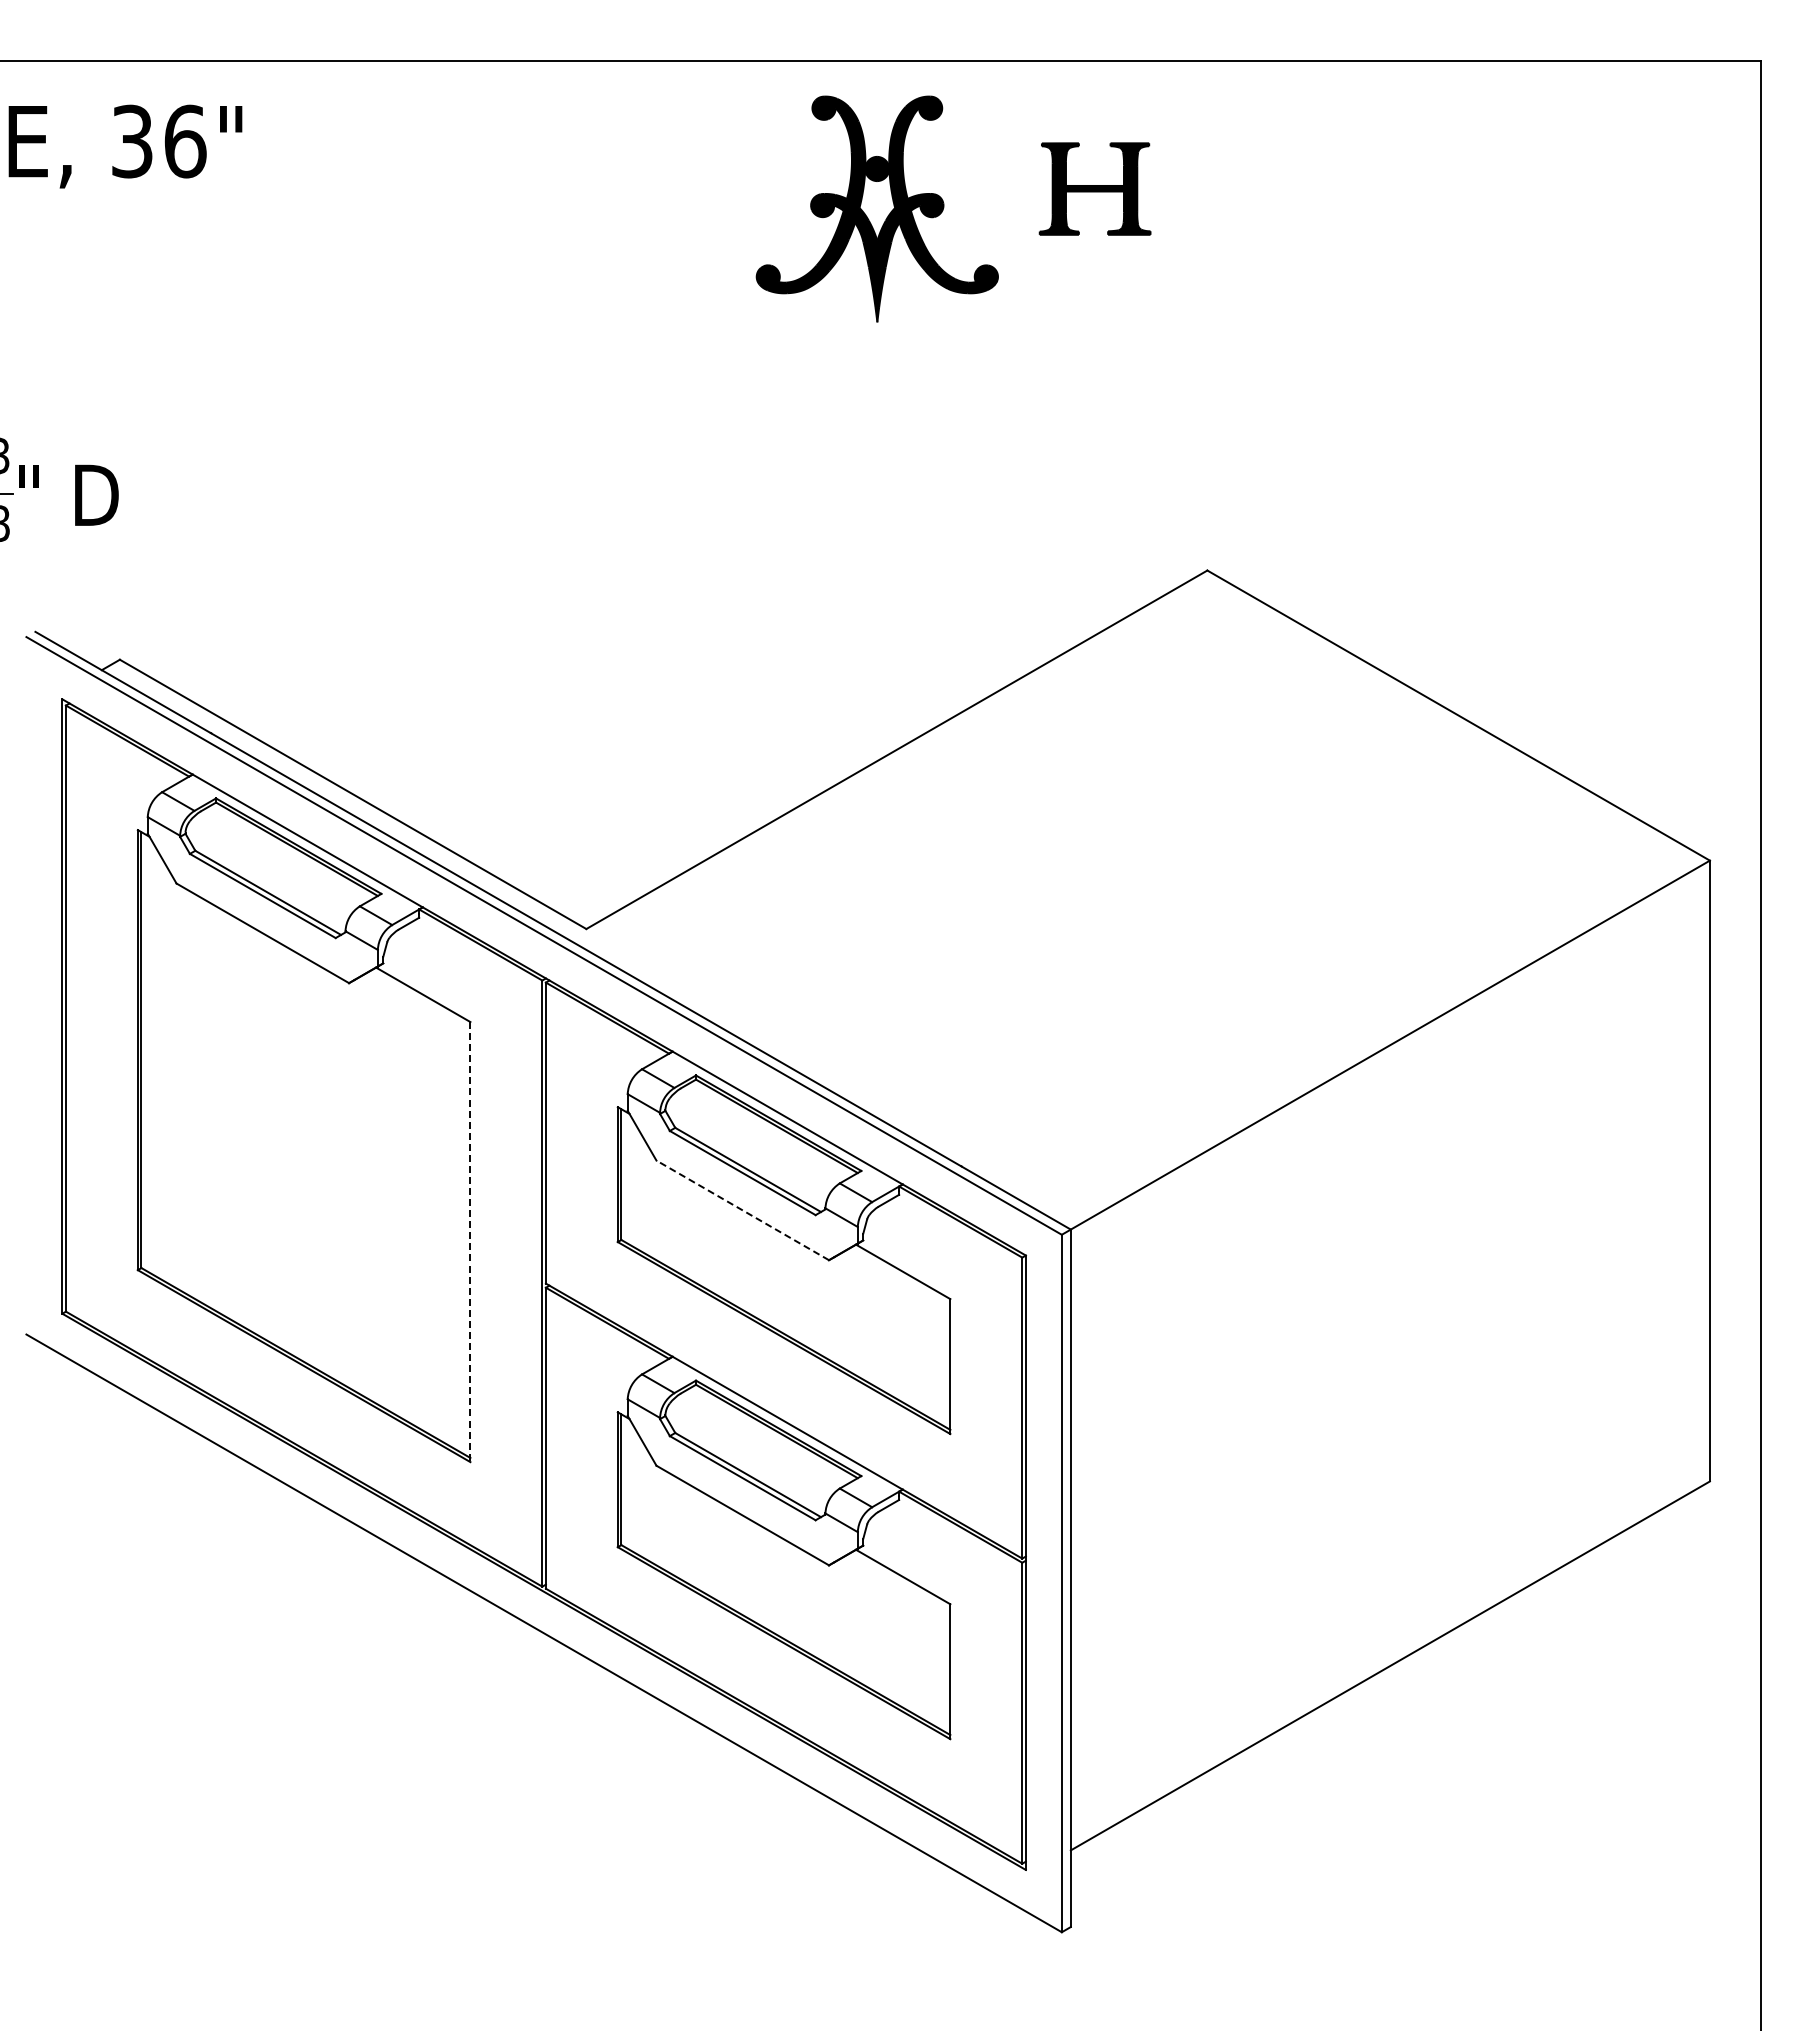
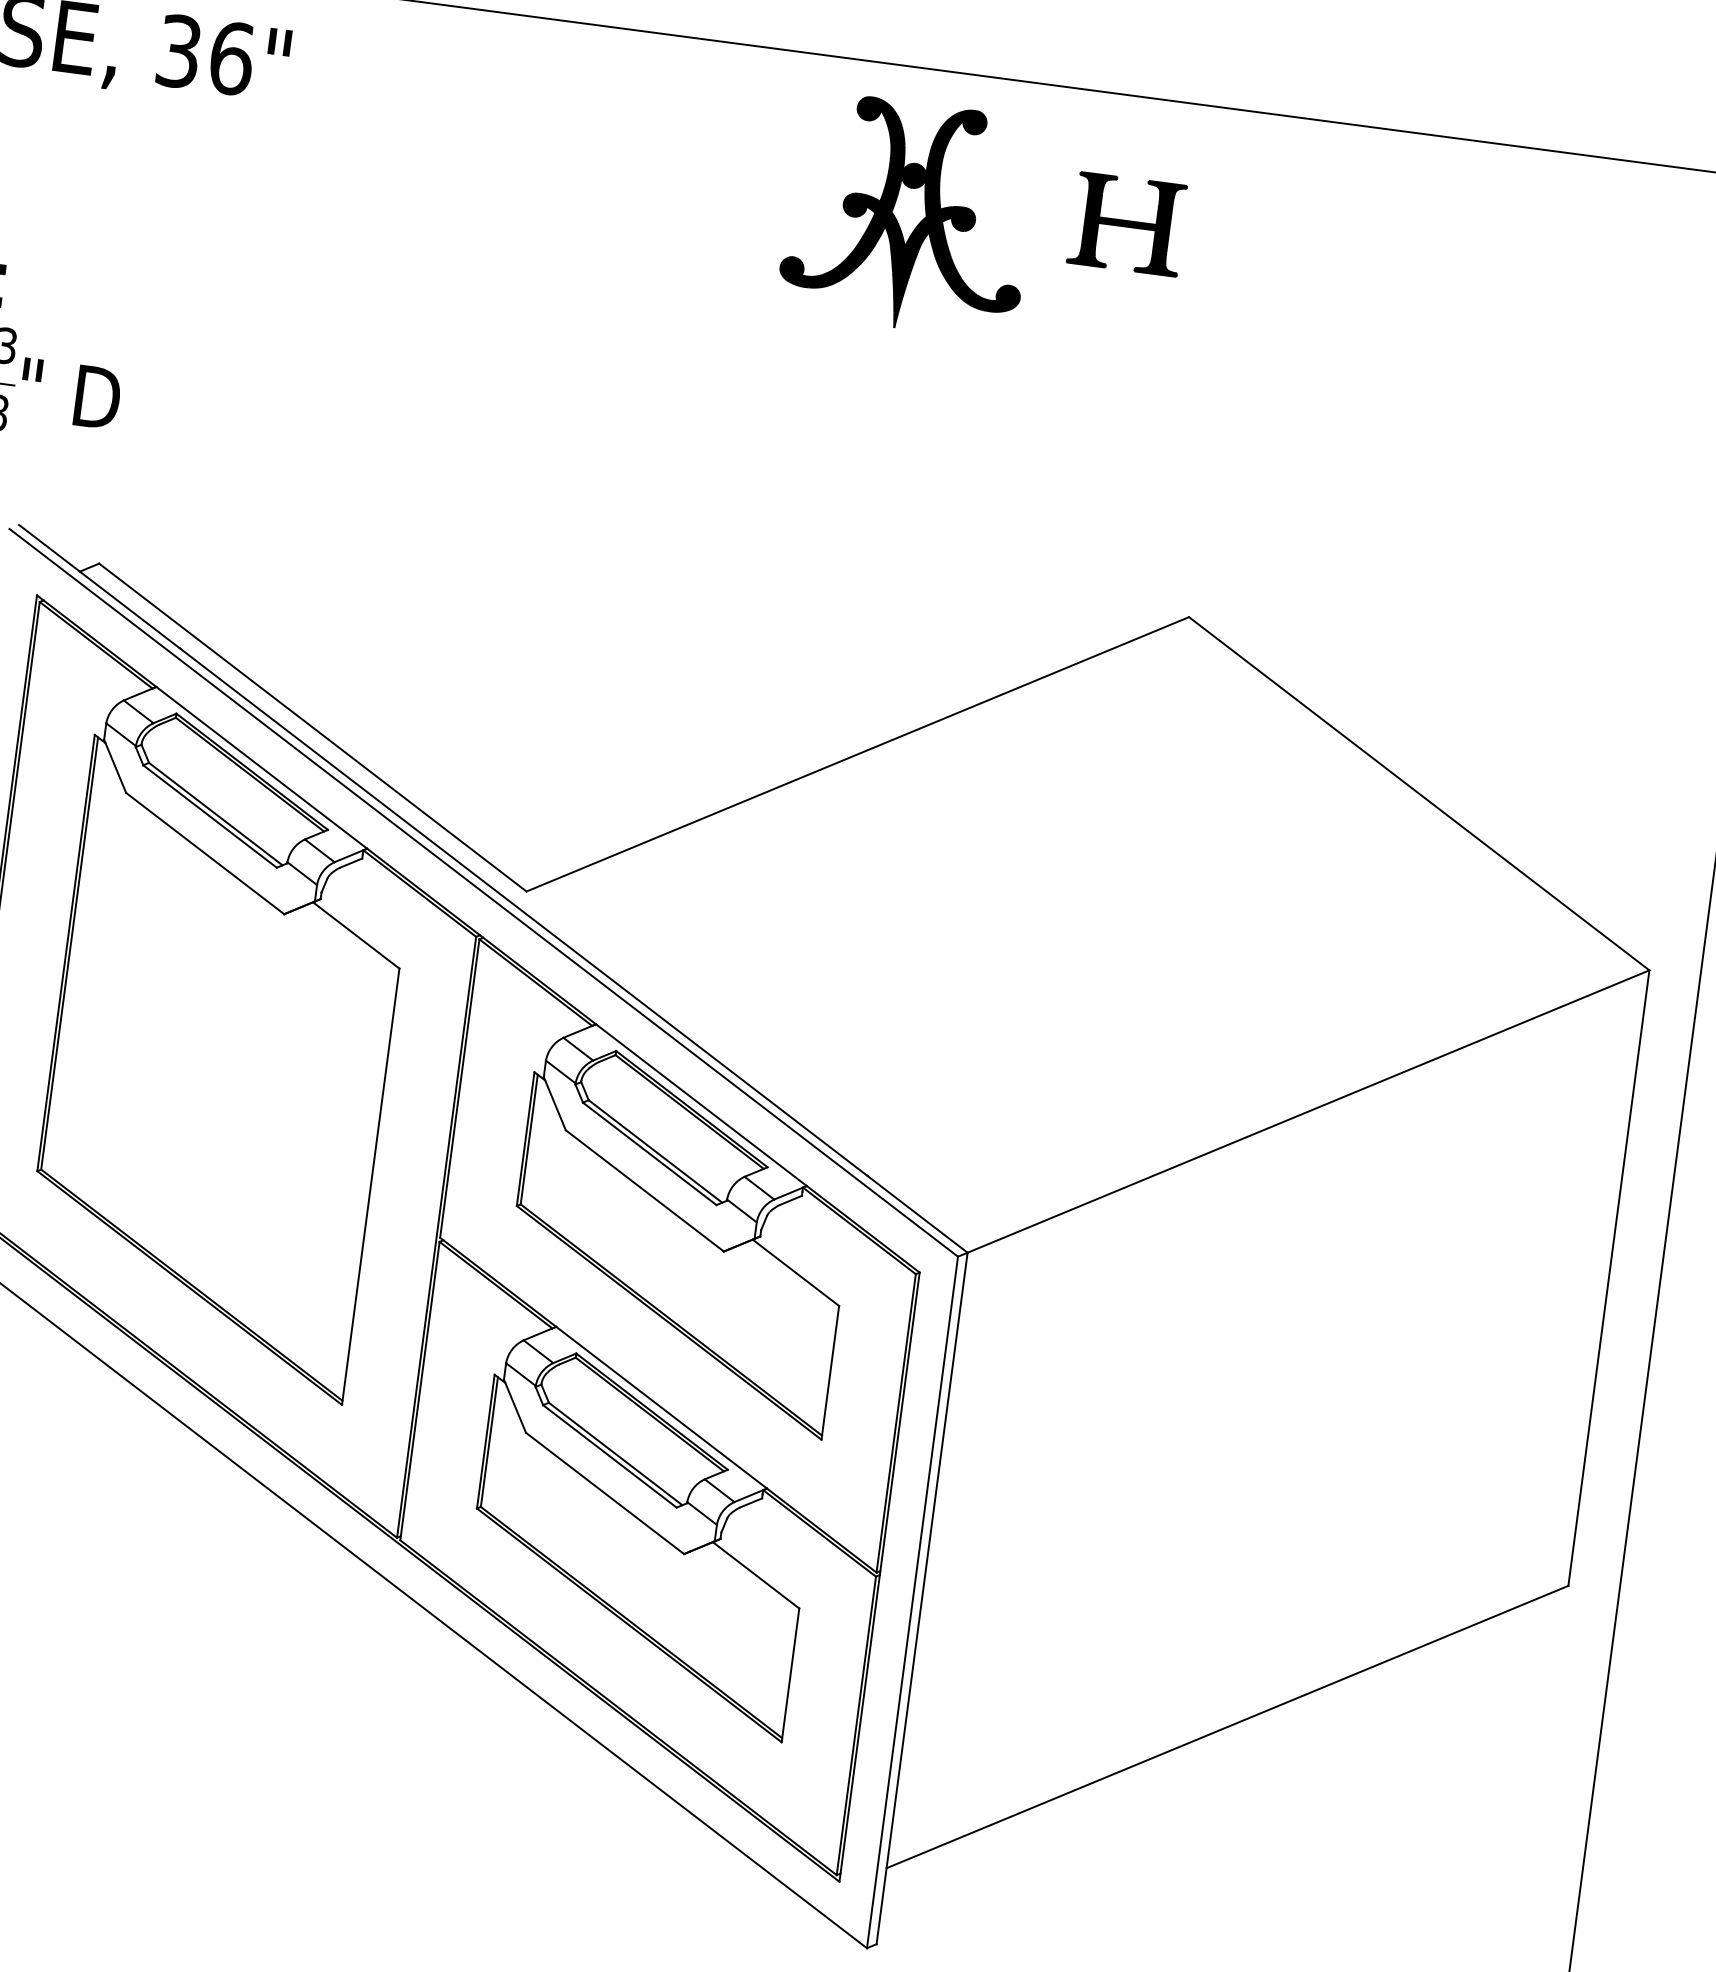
line: (742, 1210) -> (644, 1190), dashed -> solid
line: (470, 1242) -> (370, 1187), dashed -> solid

